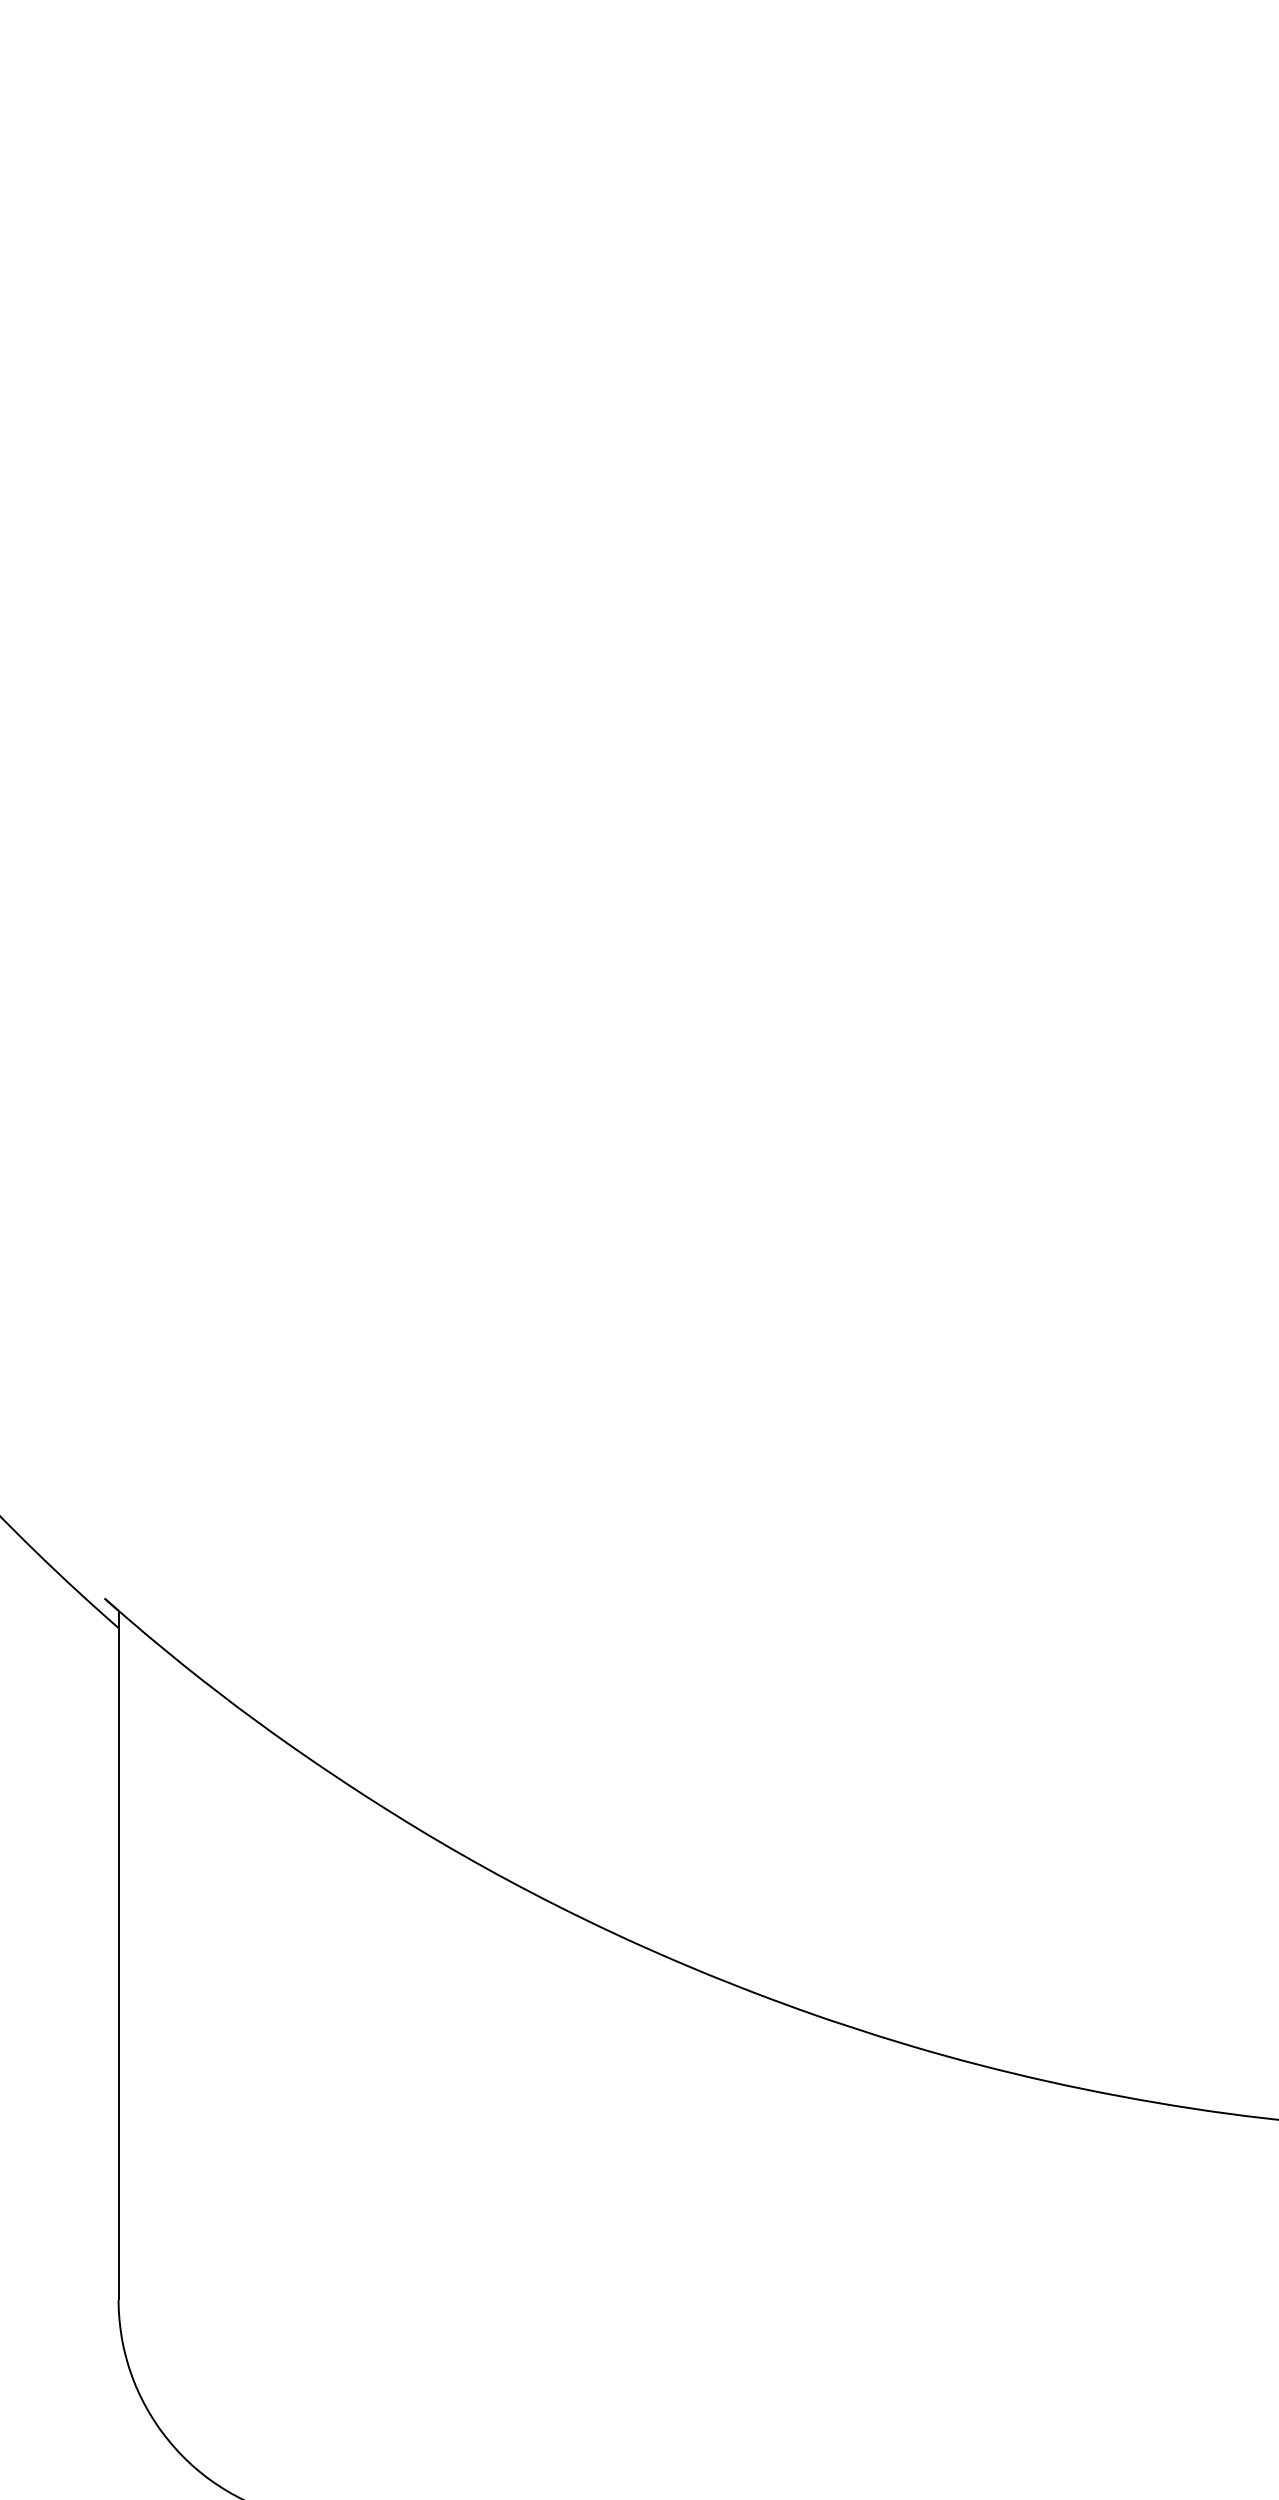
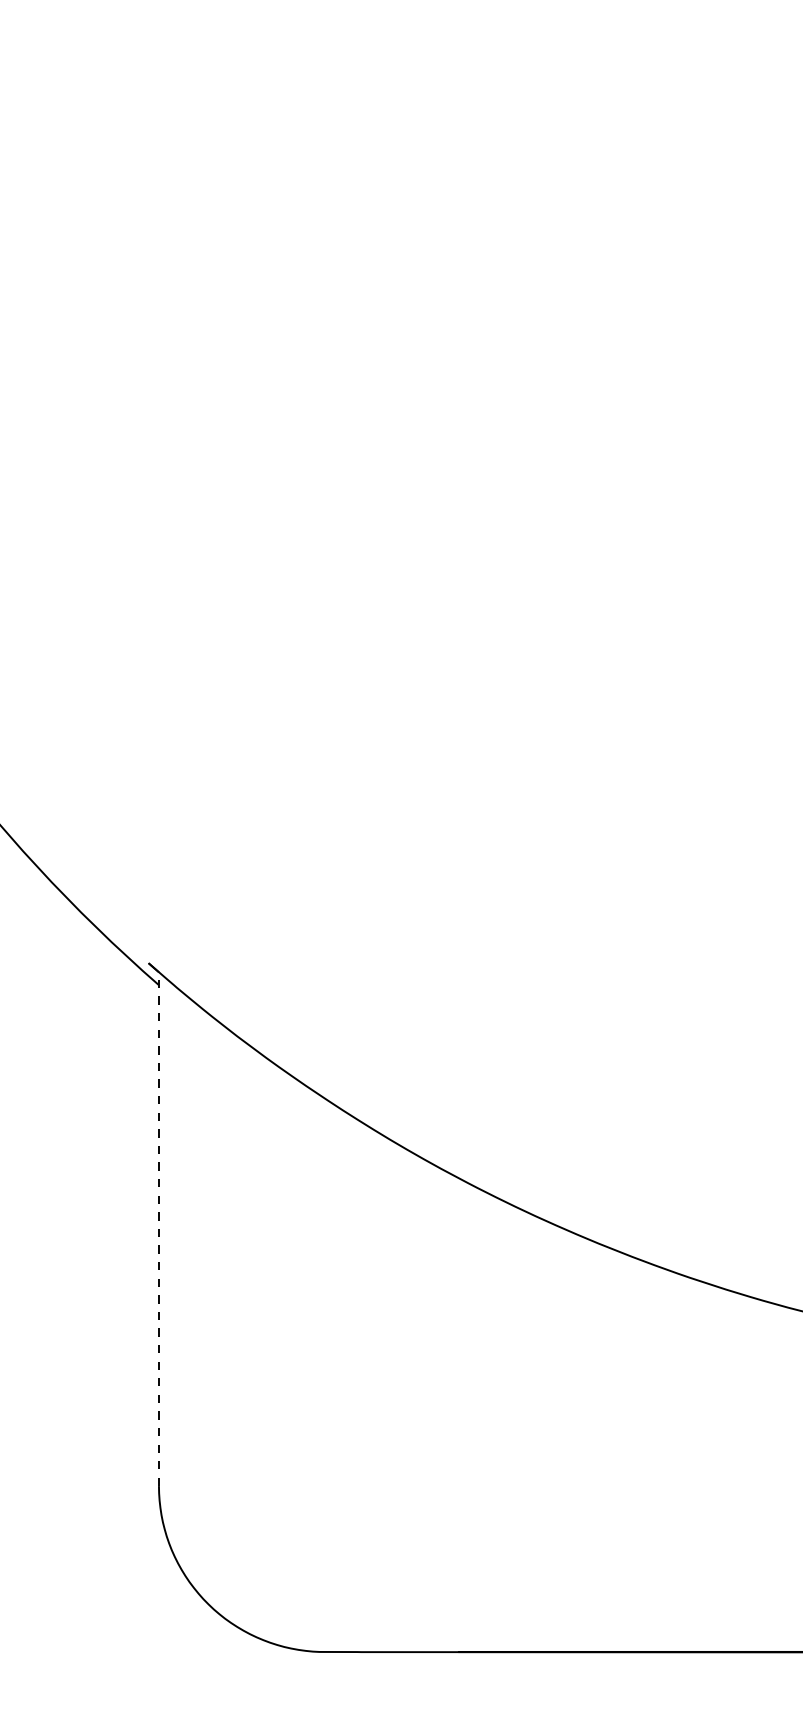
line: (118, 1955) -> (158, 1229), solid -> dashed

